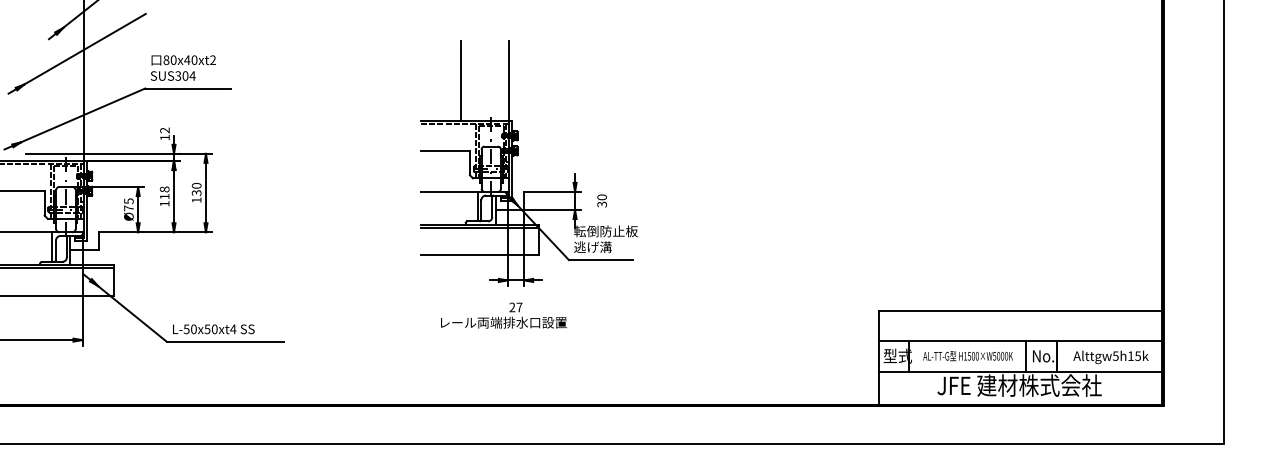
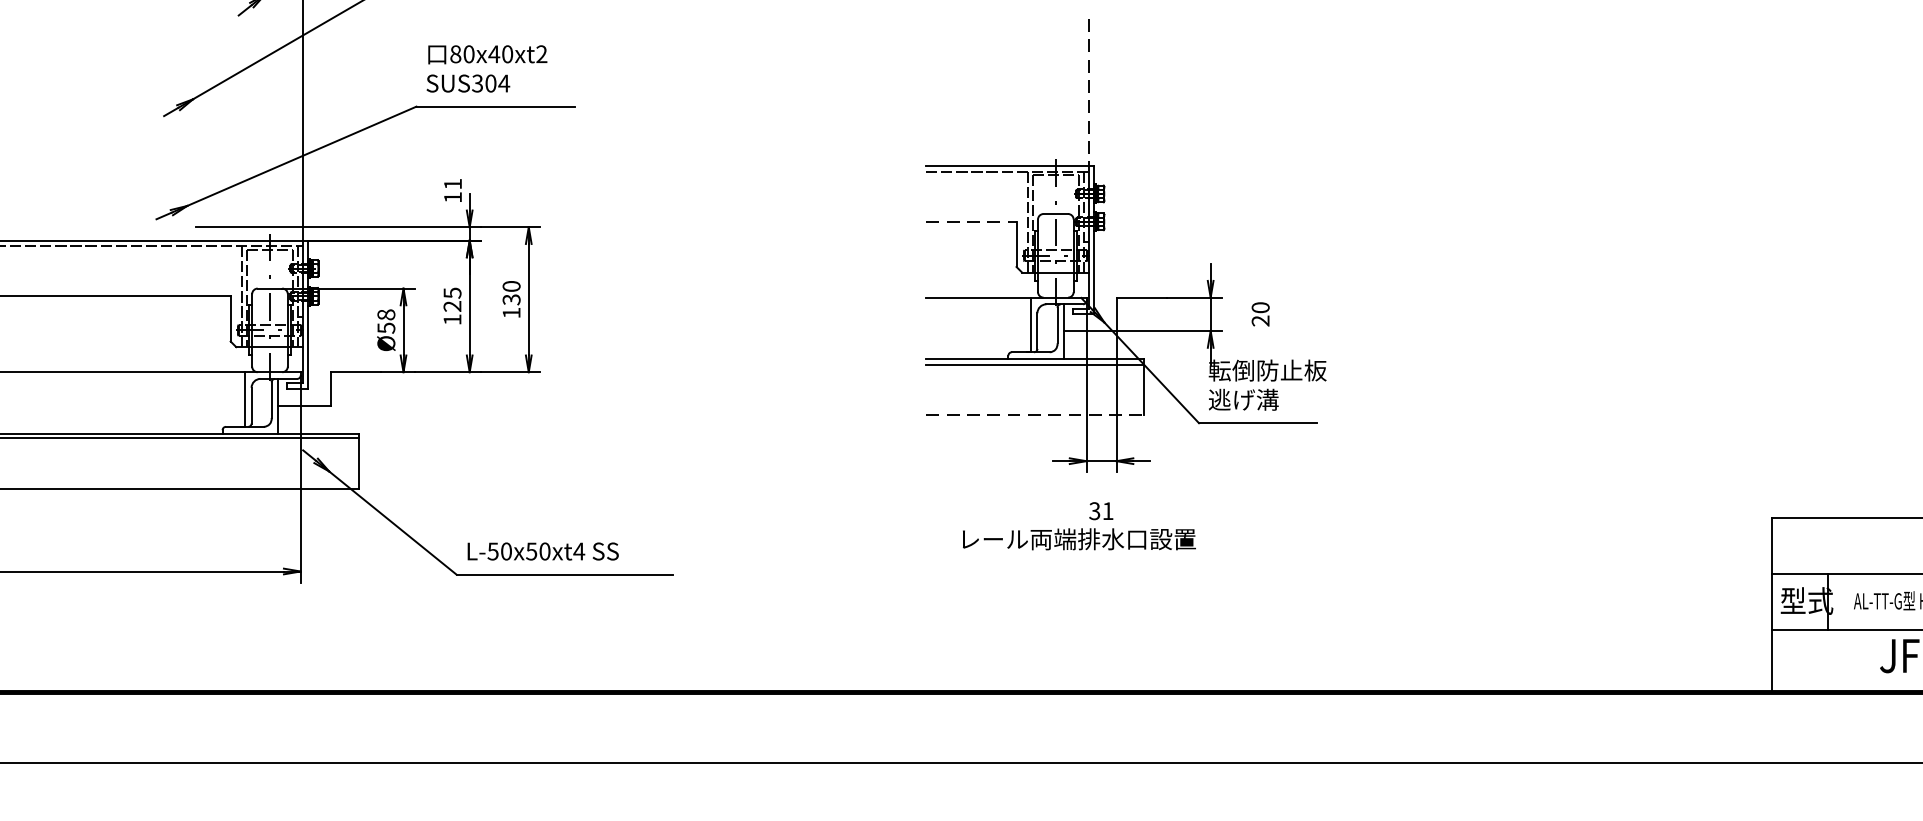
line: (460, 80) -> (998, 91), removed
line: (509, 80) -> (1089, 91), solid -> dashed
text: (164, 130) -> (452, 184), 12 -> 11
line: (446, 150) -> (973, 221), solid -> dashed
text: (164, 192) -> (452, 298), 118 -> 125
text: (128, 204) -> (385, 320), Ø75 -> Ø58
text: (602, 204) -> (1261, 320), 30 -> 20
line: (480, 255) -> (1035, 415), solid -> dashed
text: (515, 307) -> (1100, 511), 27 -> 31

